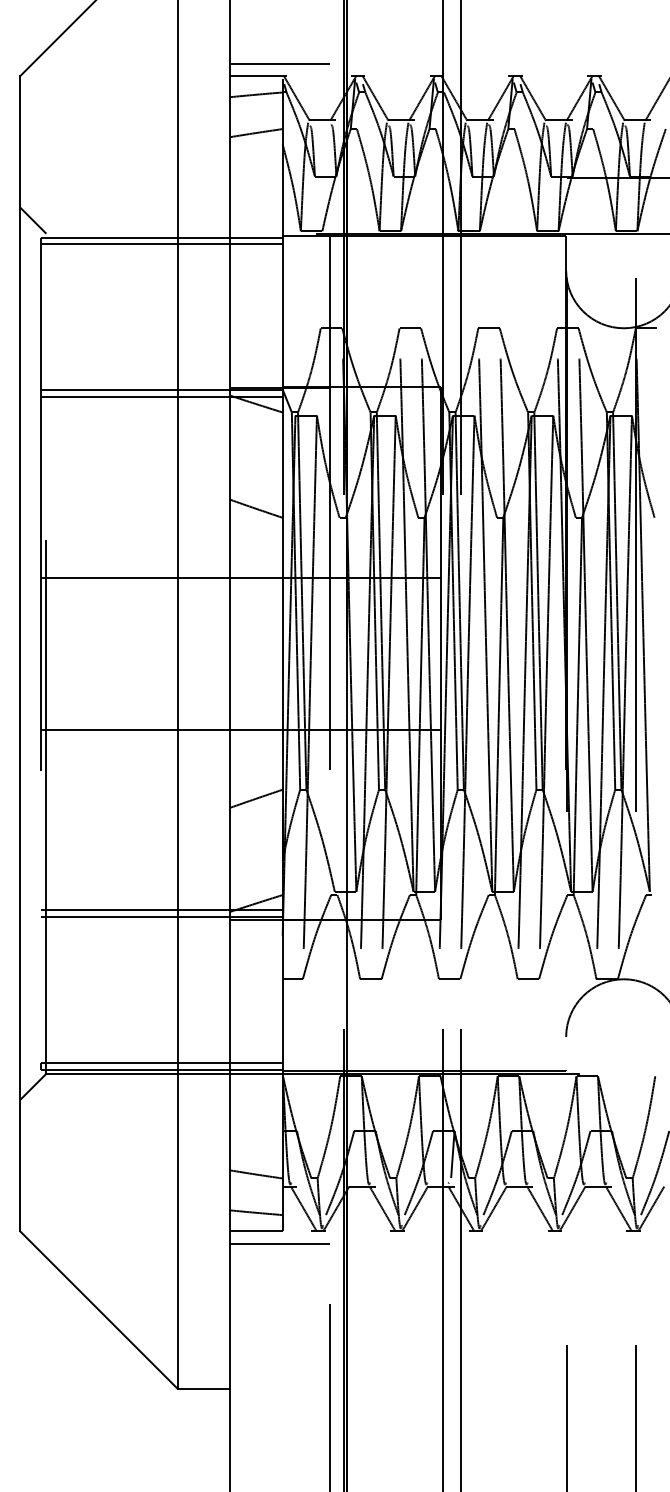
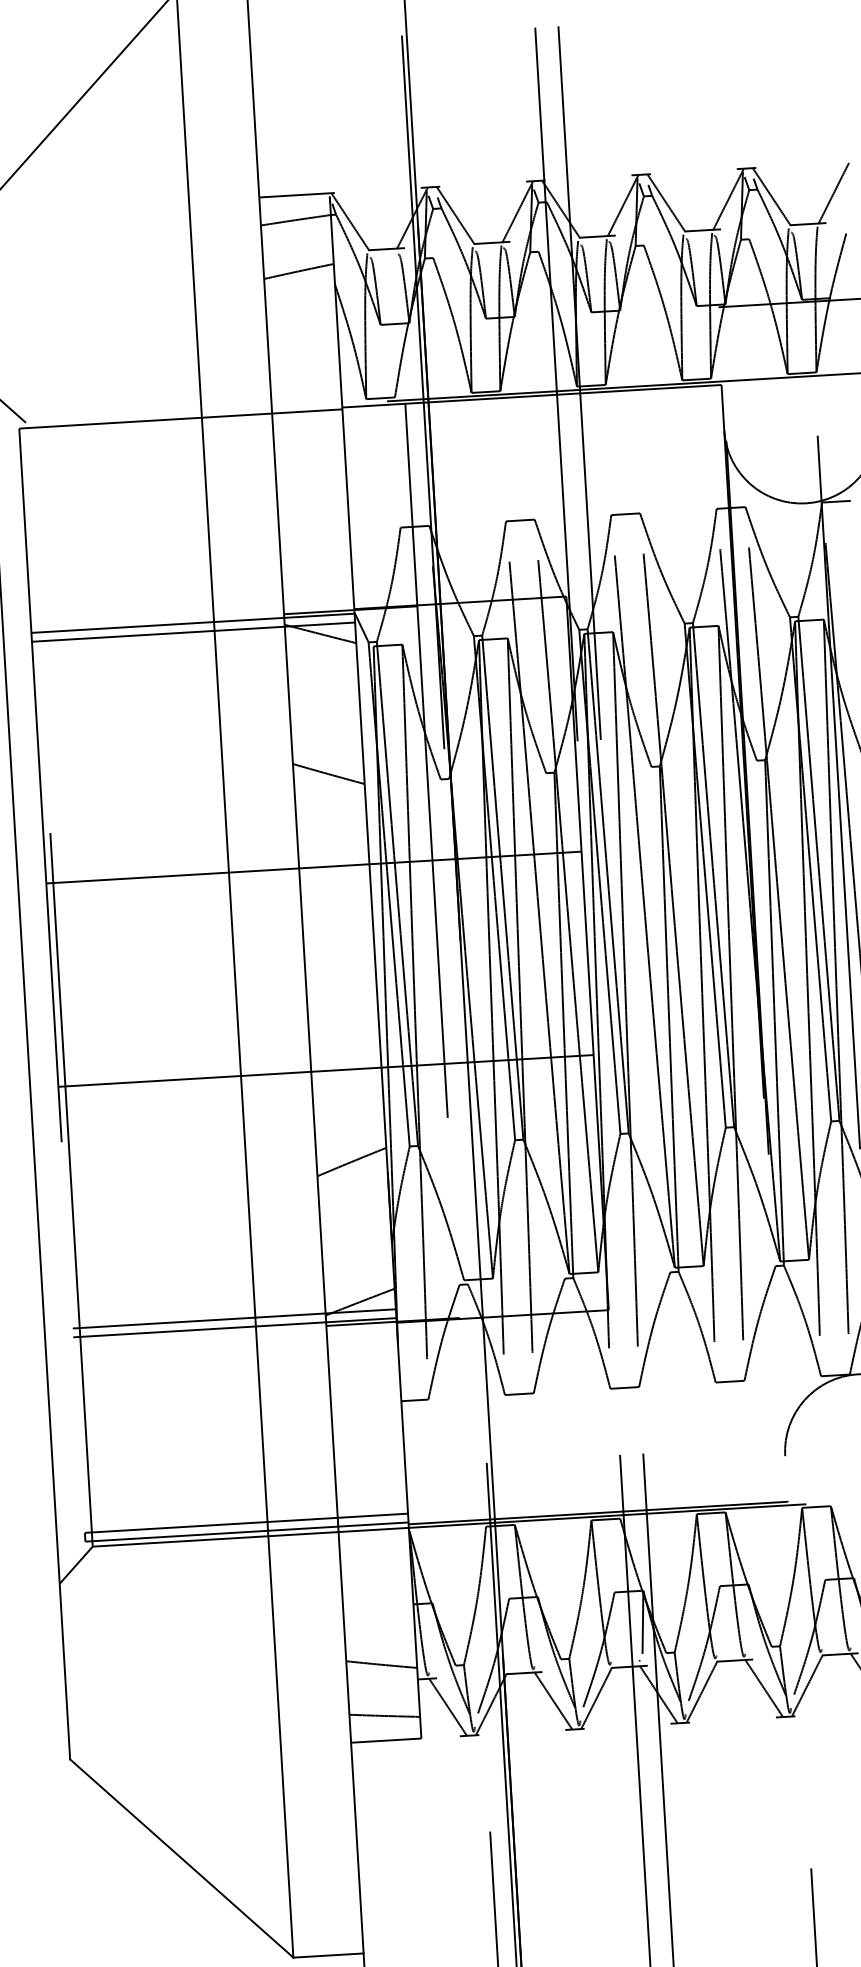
line: (279, 63) -> (324, 176), removed
line: (161, 244) -> (180, 428), removed
line: (279, 1243) -> (418, 1755), removed

